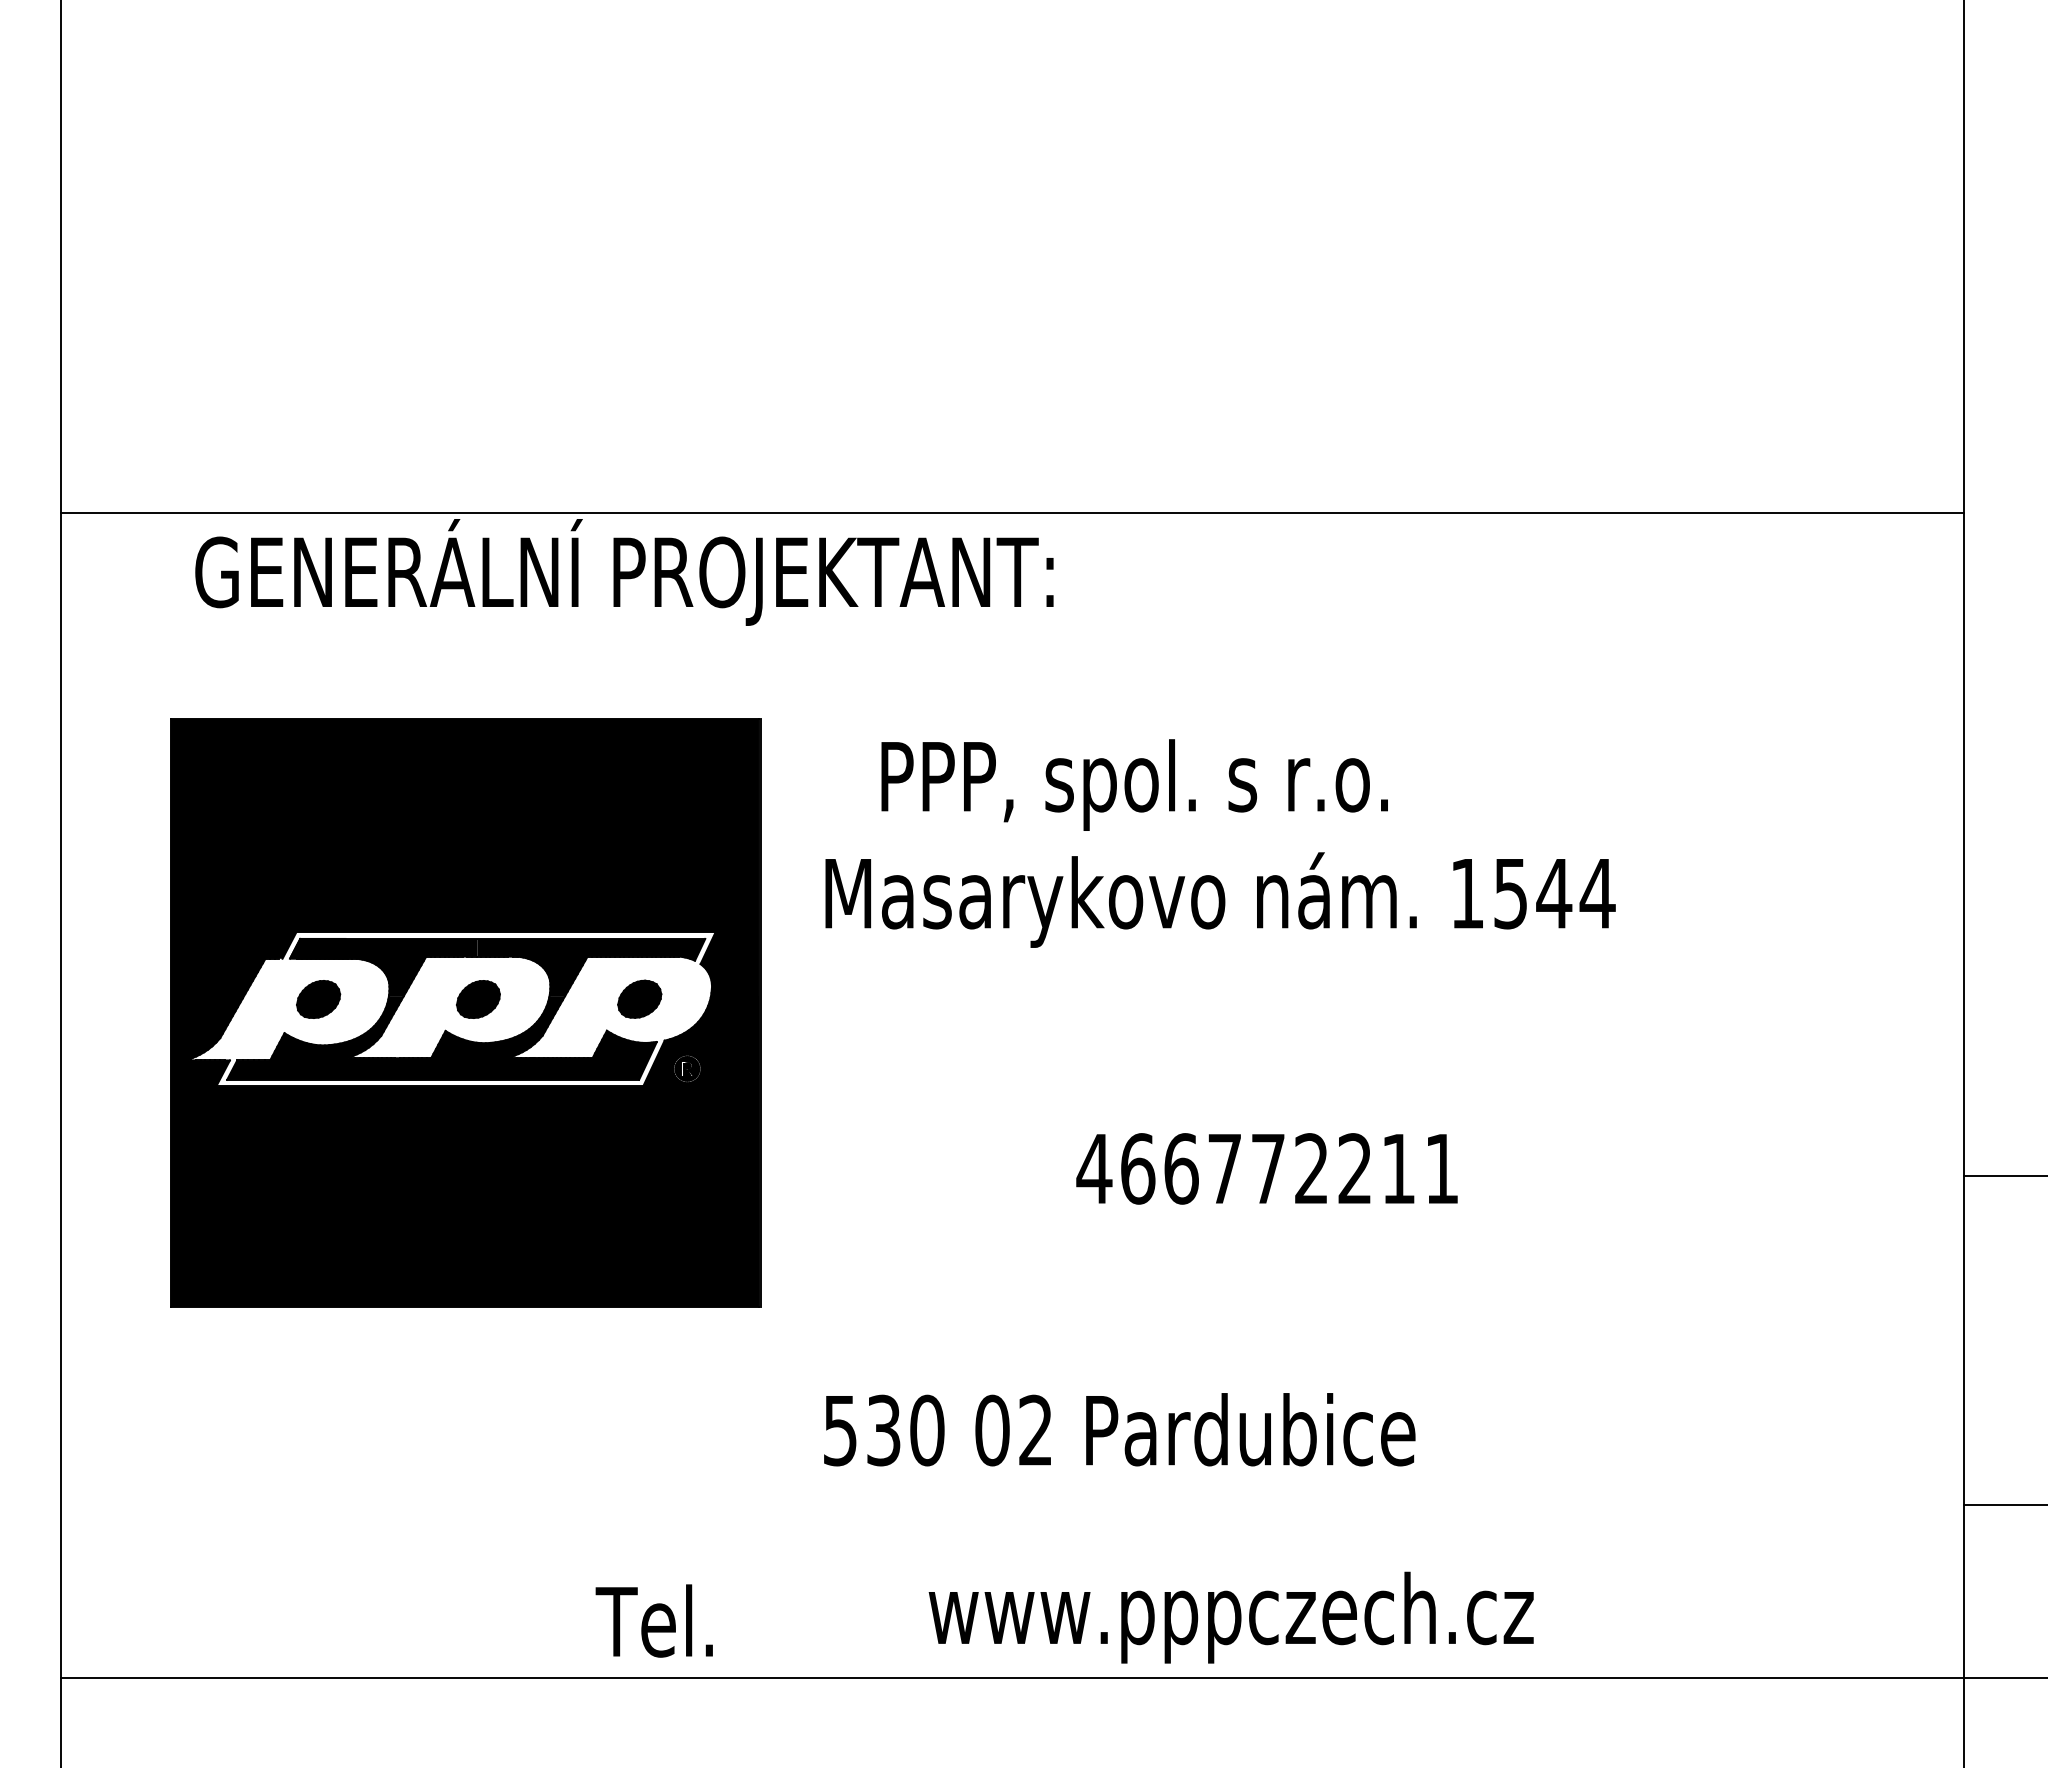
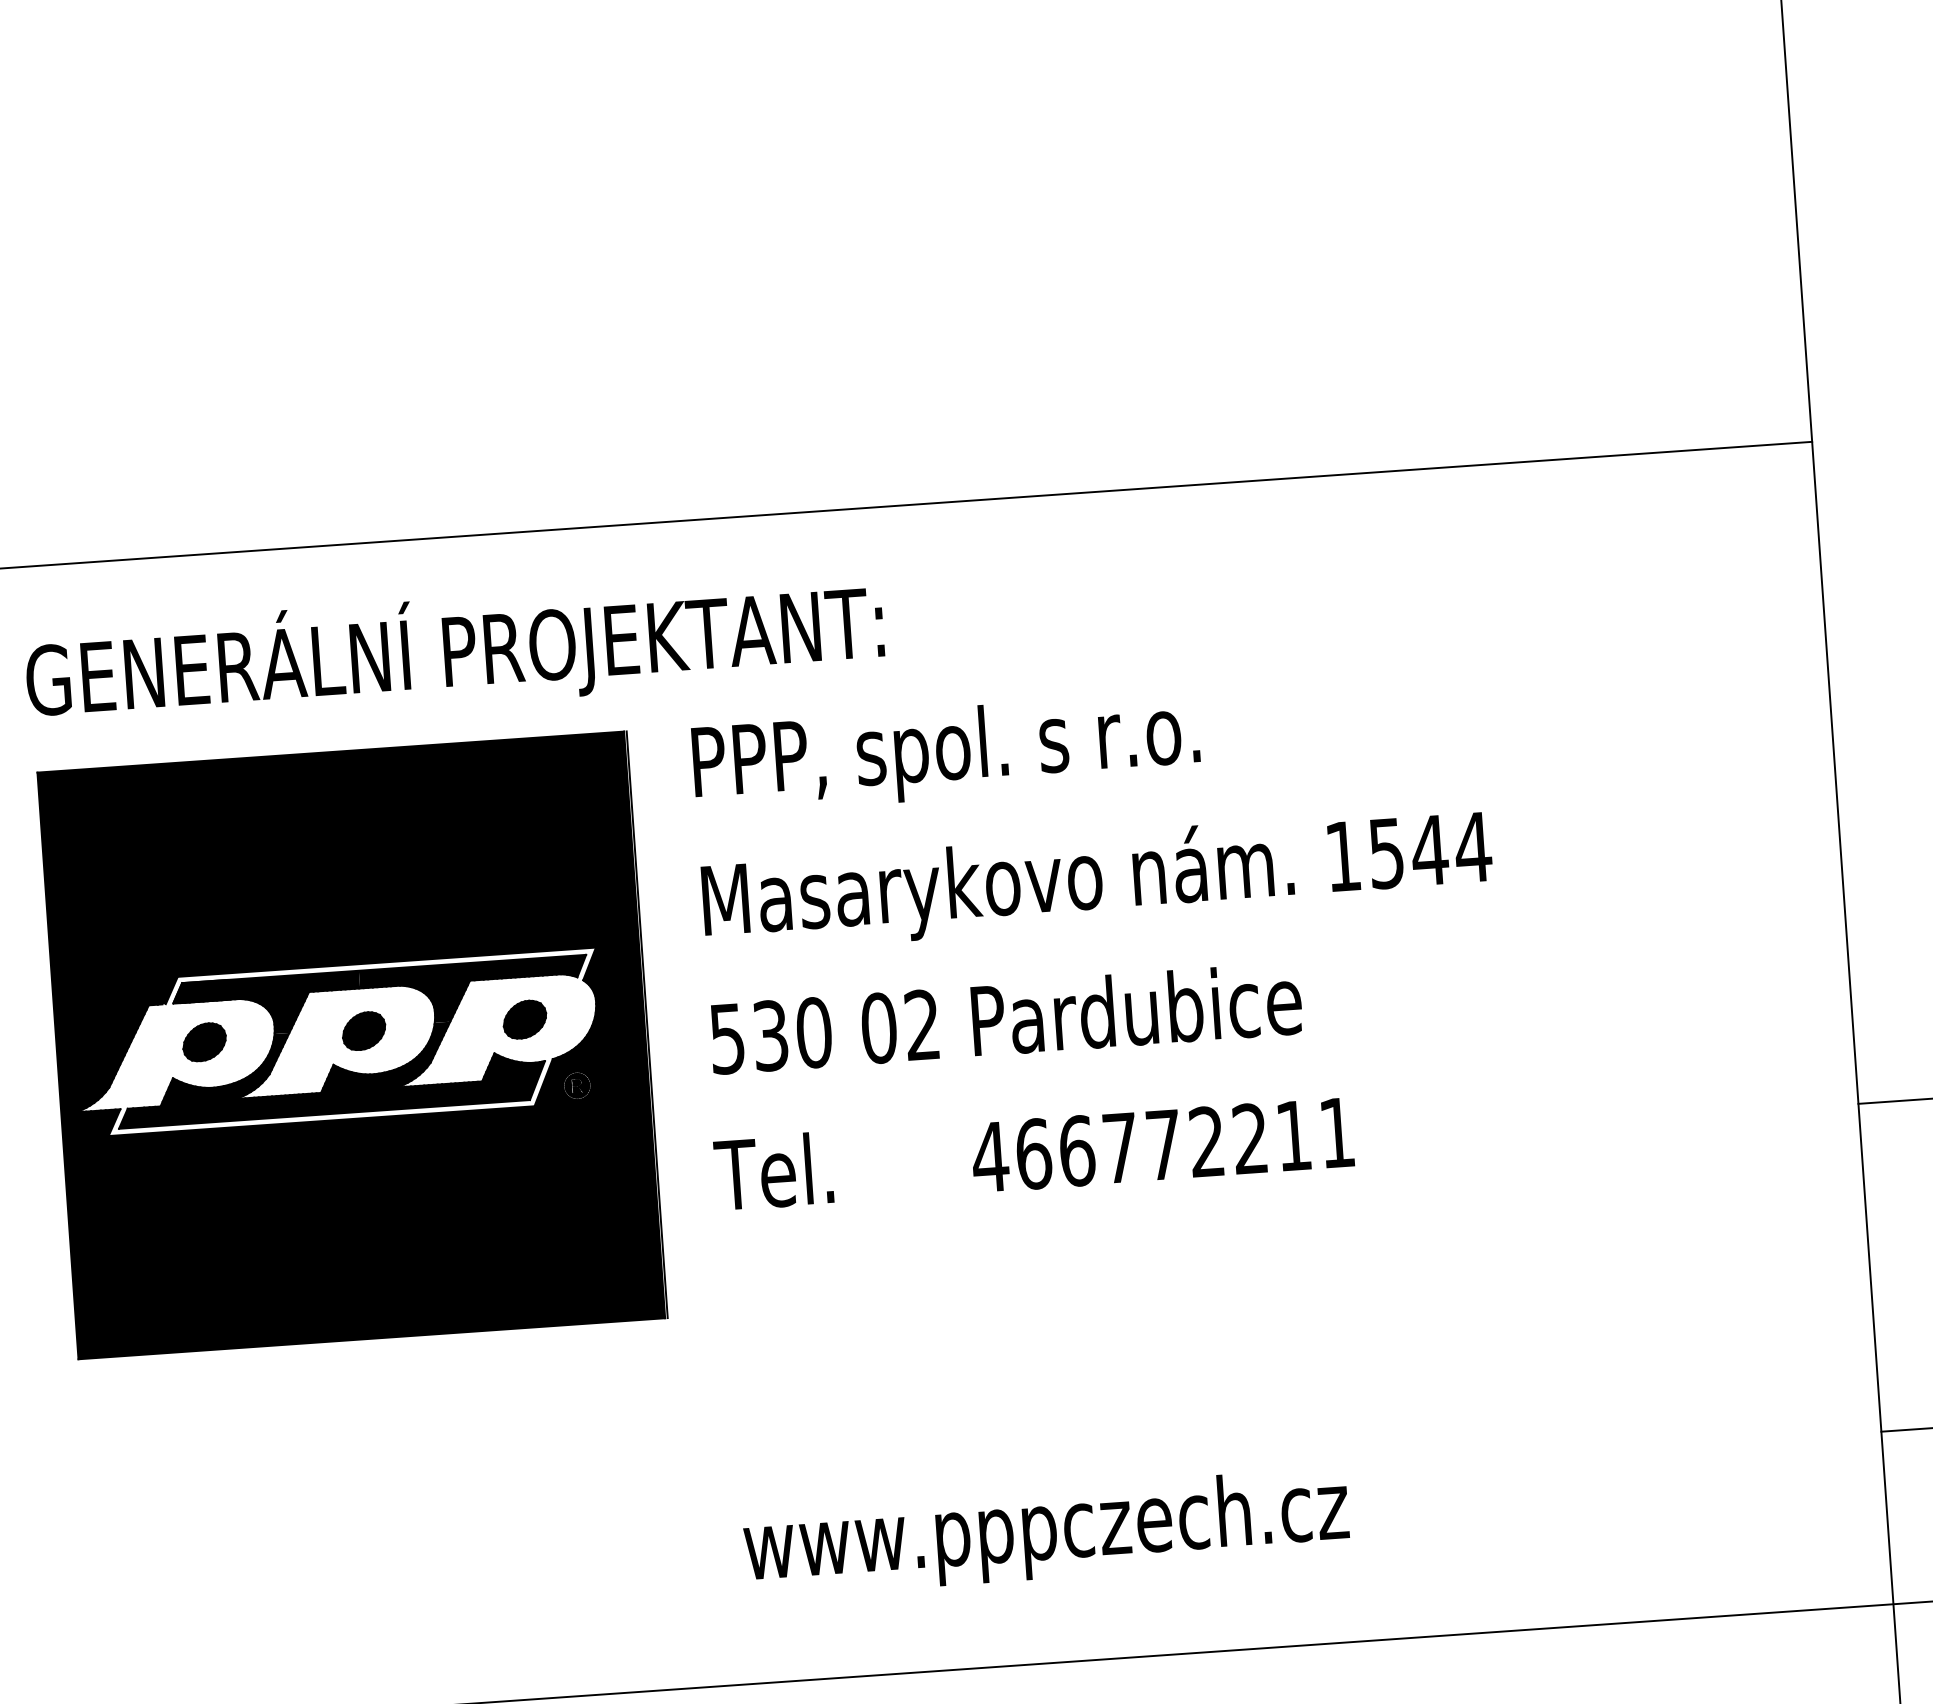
text: (624, 572) -> (454, 651), moved
text: (1134, 784) -> (946, 752), moved
text: (1119, 1429) -> (1005, 1018), moved
text: (1230, 1617) -> (1045, 1532), moved
text: (653, 1620) -> (772, 1170), moved

